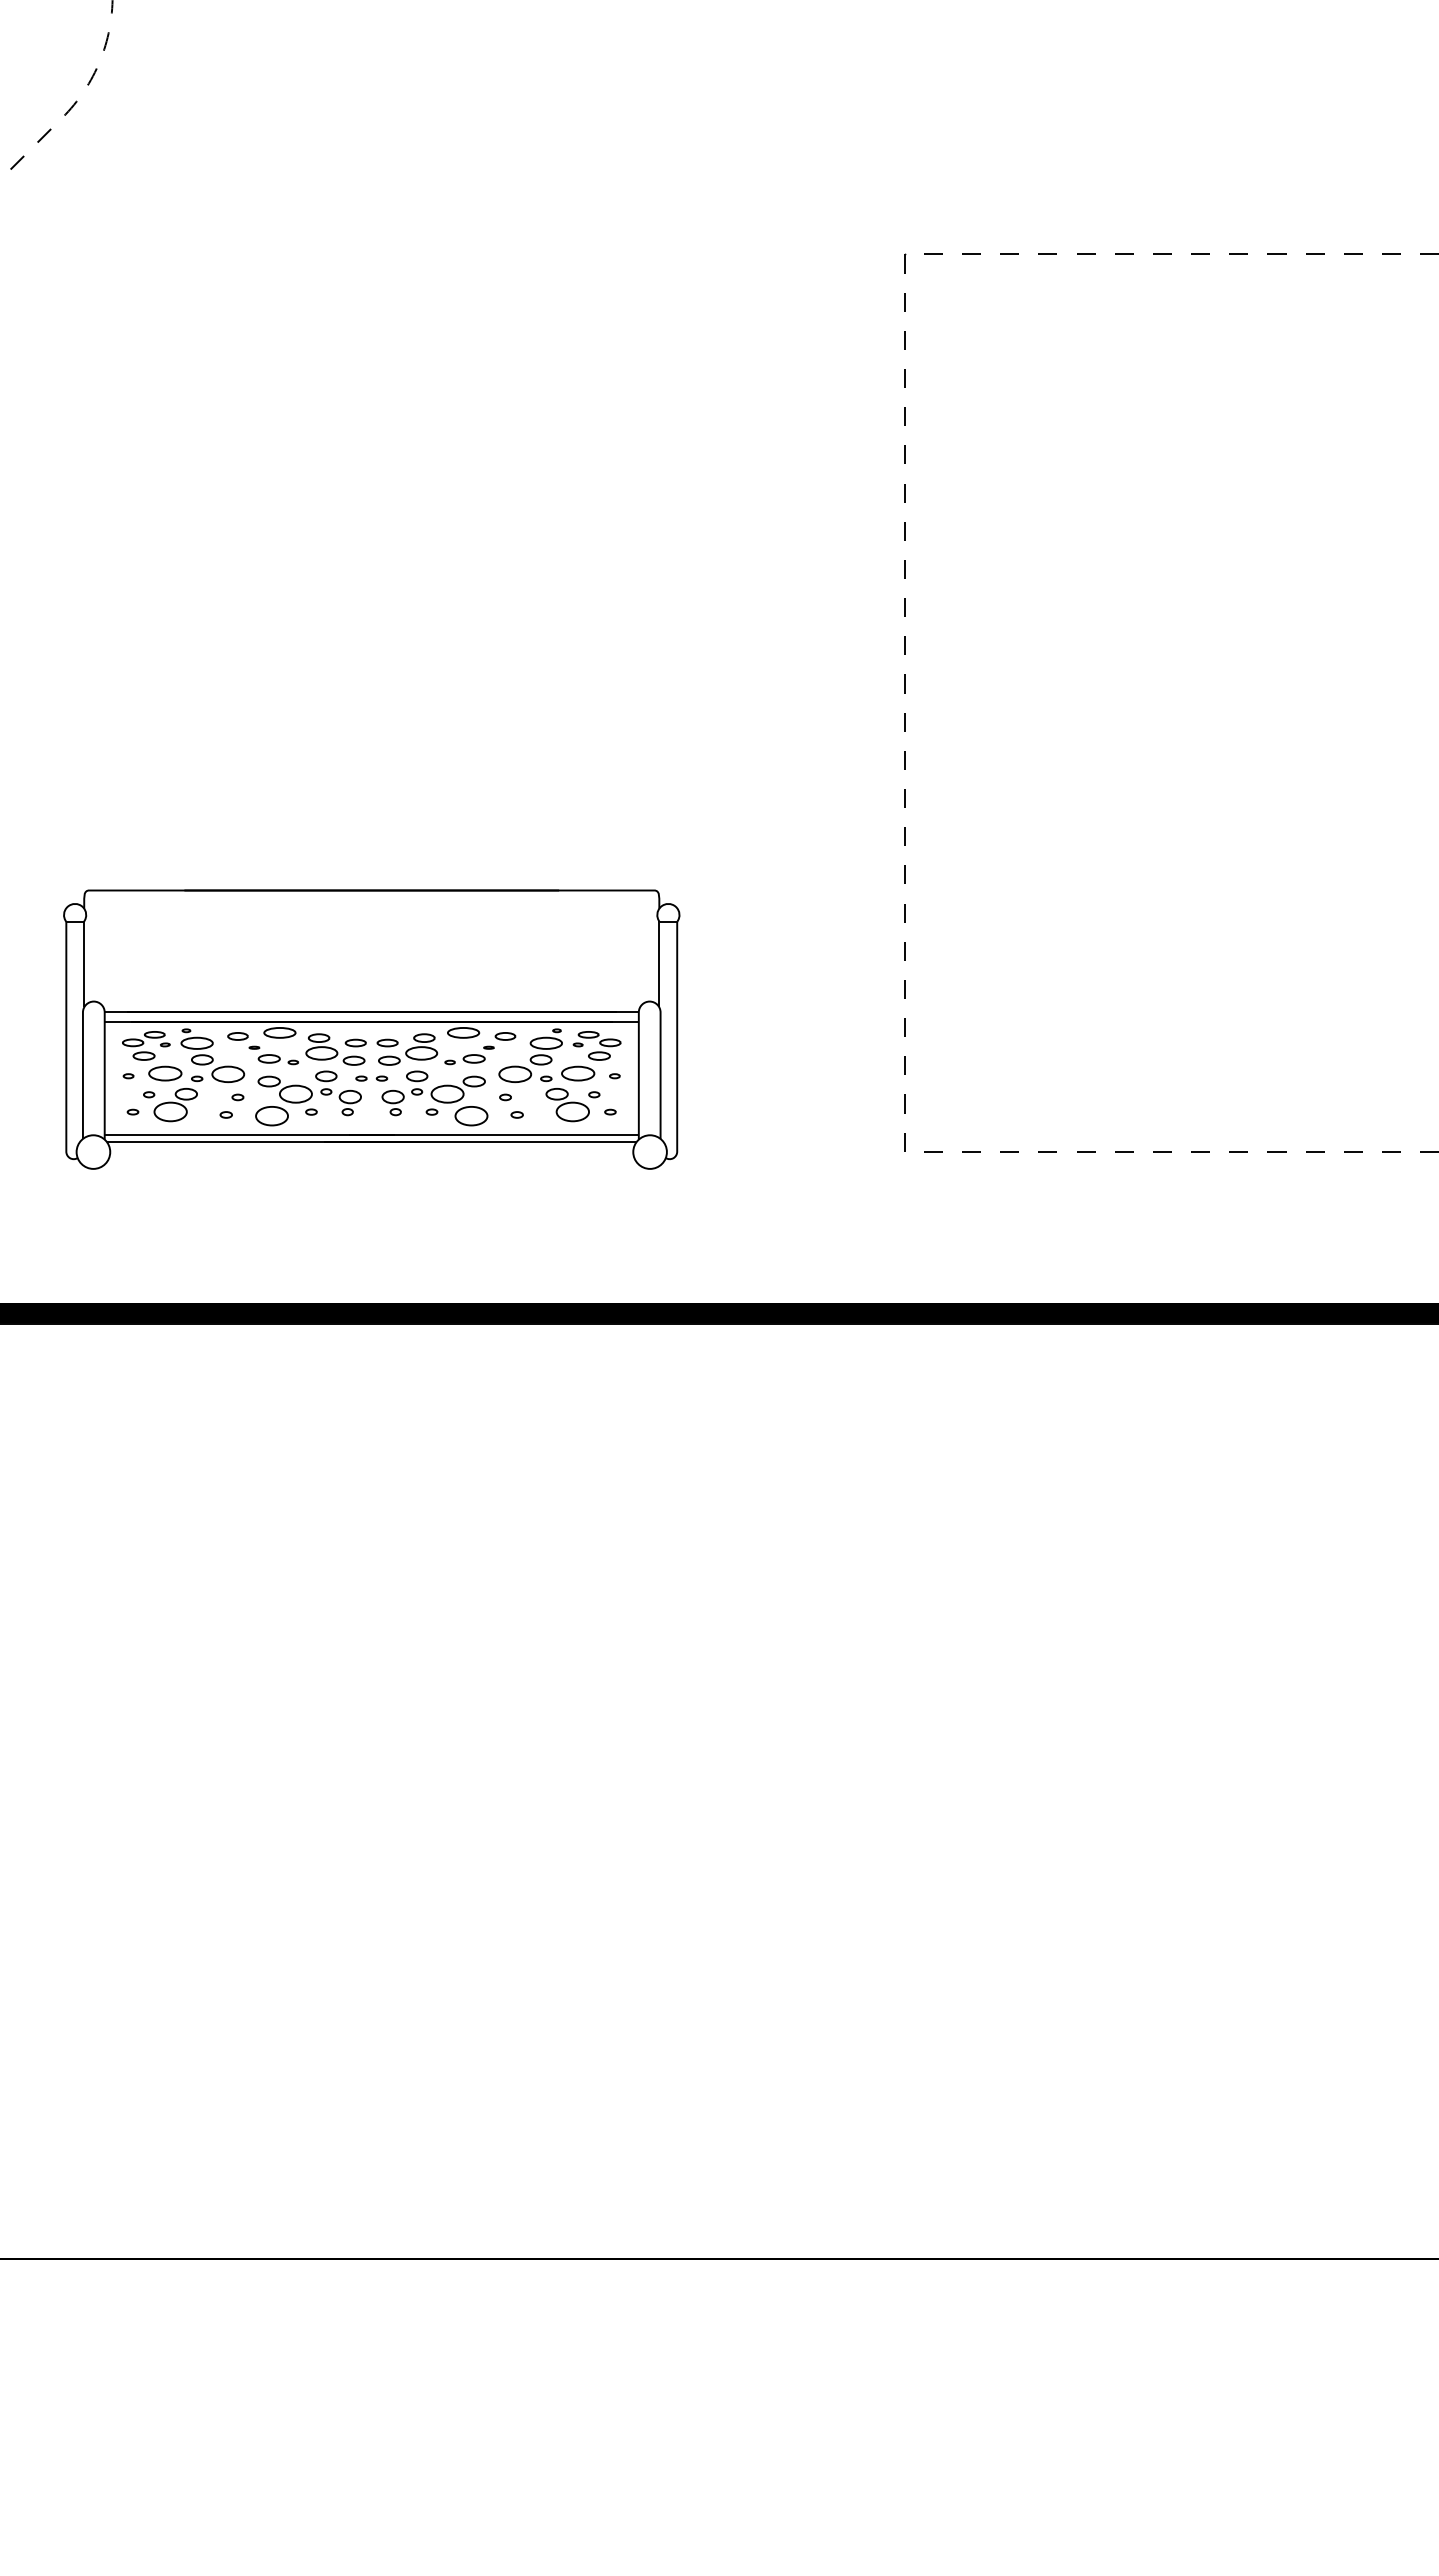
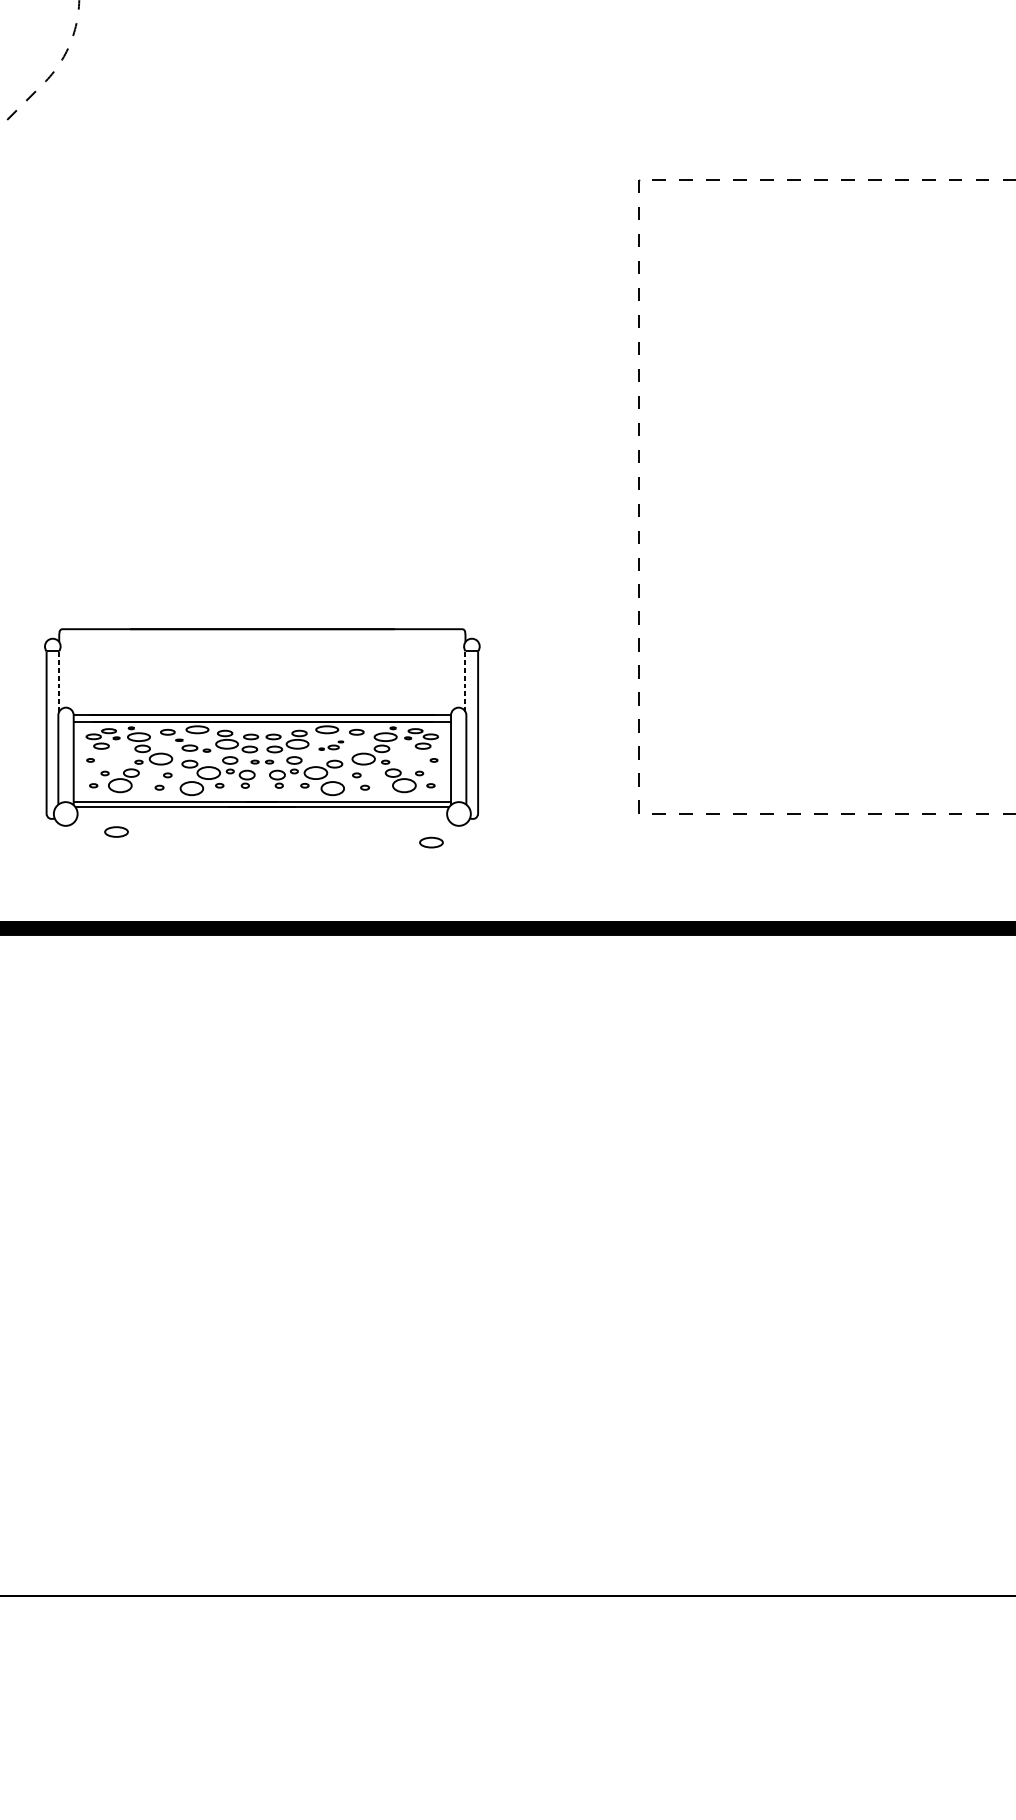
line: (84, 964) -> (59, 681), solid -> dashed
line: (659, 964) -> (465, 681), solid -> dashed
part: (469, 1055) -> (331, 745), size x0.7
part: (165, 1073) -> (116, 831), moved
part: (578, 1073) -> (431, 842), moved

